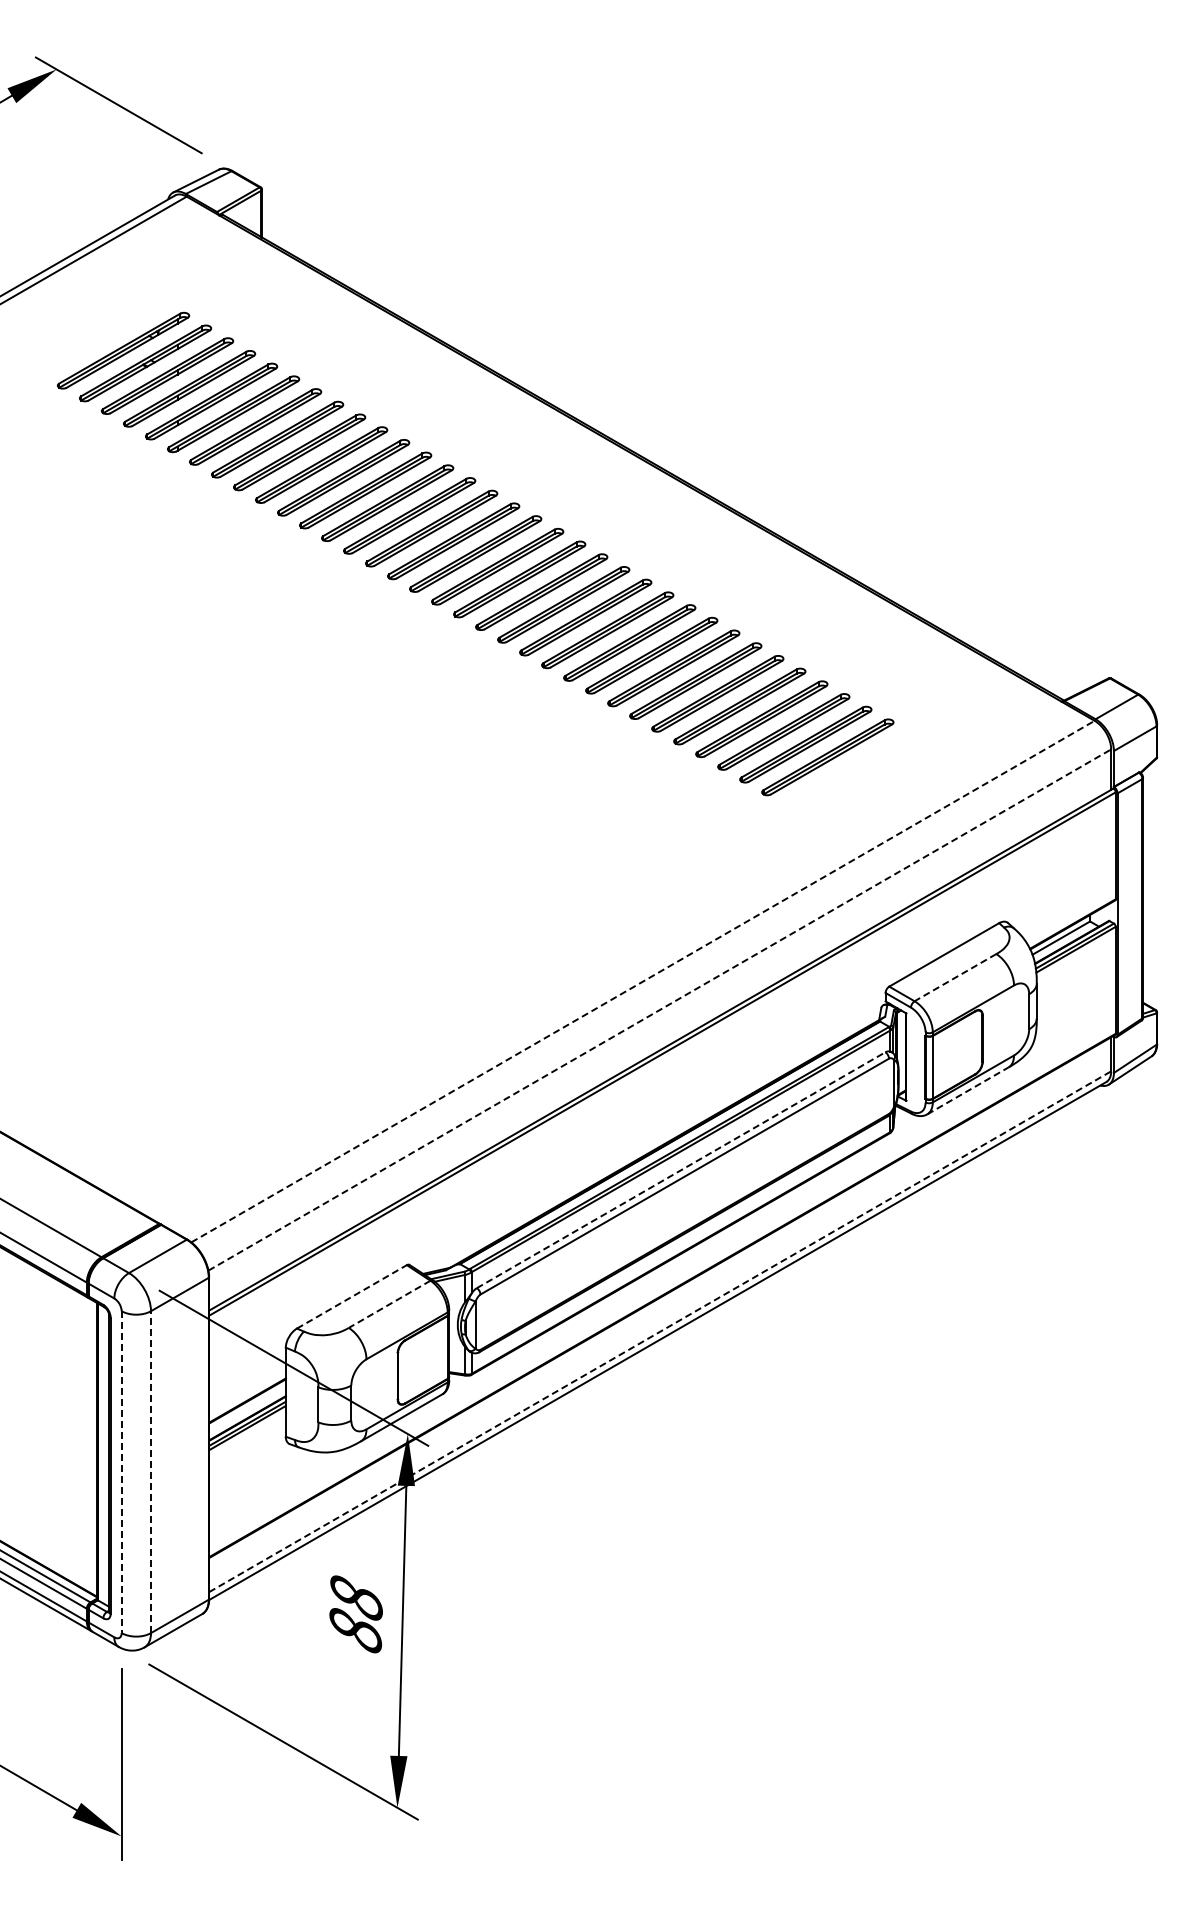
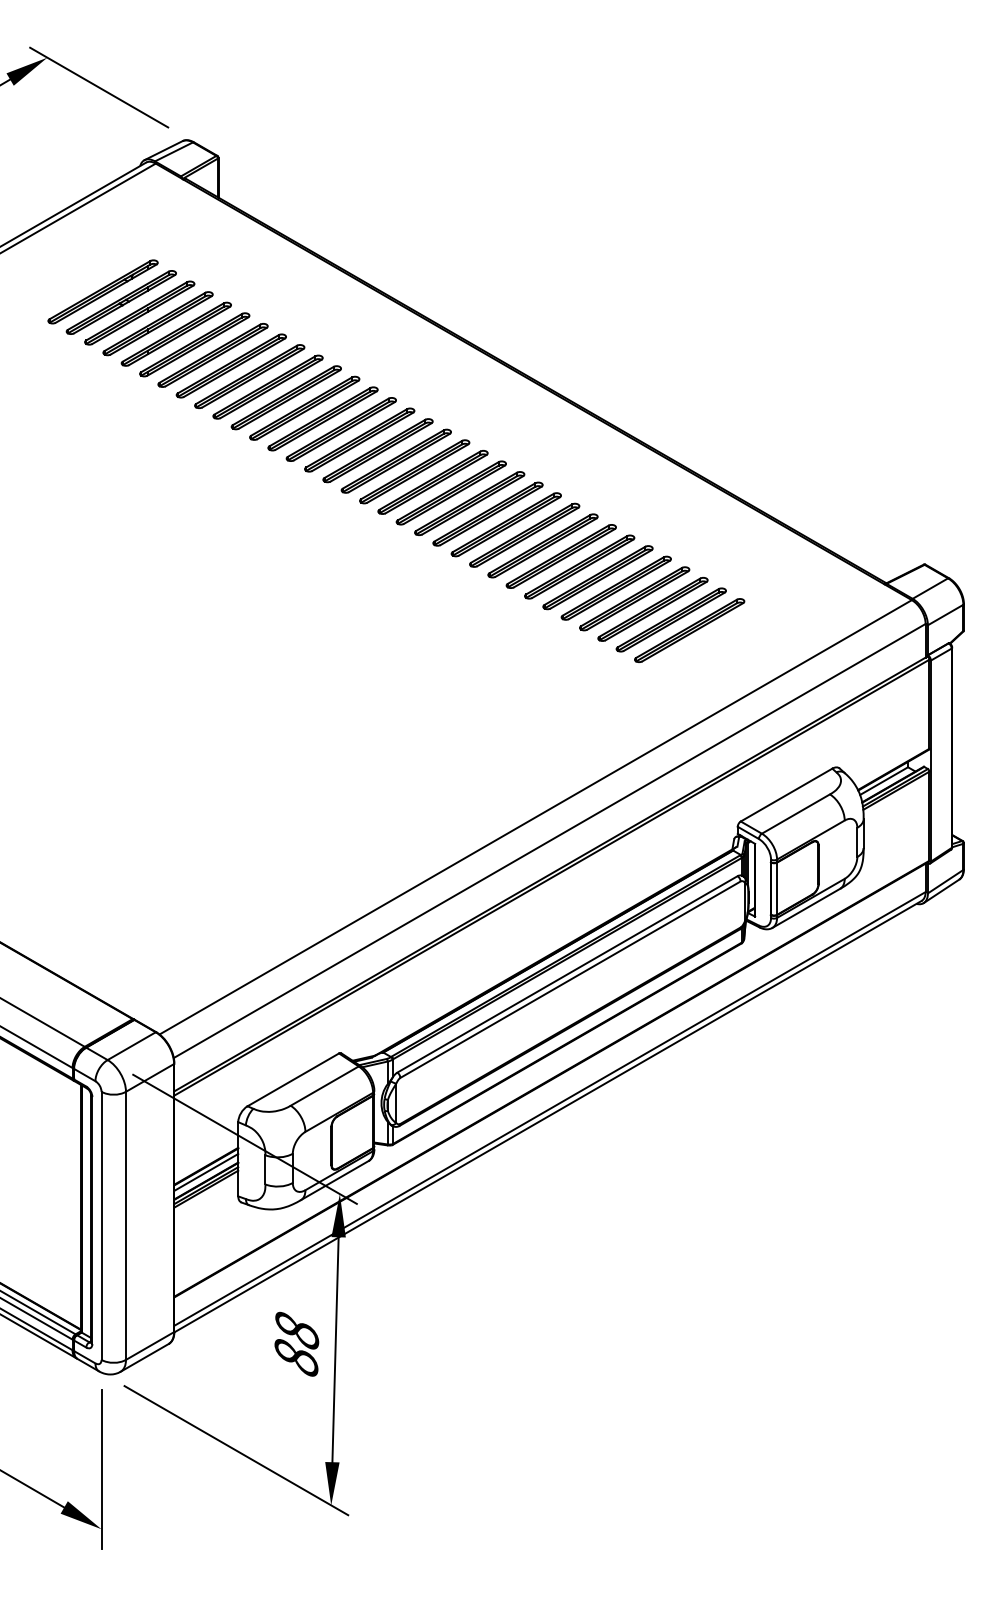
line: (955, 977) -> (795, 813), dashed -> solid
line: (643, 981) -> (536, 817), dashed -> solid
line: (660, 1009) -> (550, 840), dashed -> solid
line: (967, 1090) -> (805, 908), dashed -> solid
line: (681, 1170) -> (567, 974), dashed -> solid
line: (352, 1296) -> (293, 1079), dashed -> solid
line: (389, 1304) -> (324, 1086), dashed -> solid
line: (660, 1331) -> (550, 1108), dashed -> solid
line: (247, 1407) -> (206, 1172), added
line: (121, 1472) -> (101, 1226), dashed -> solid
line: (151, 1472) -> (126, 1226), dashed -> solid

